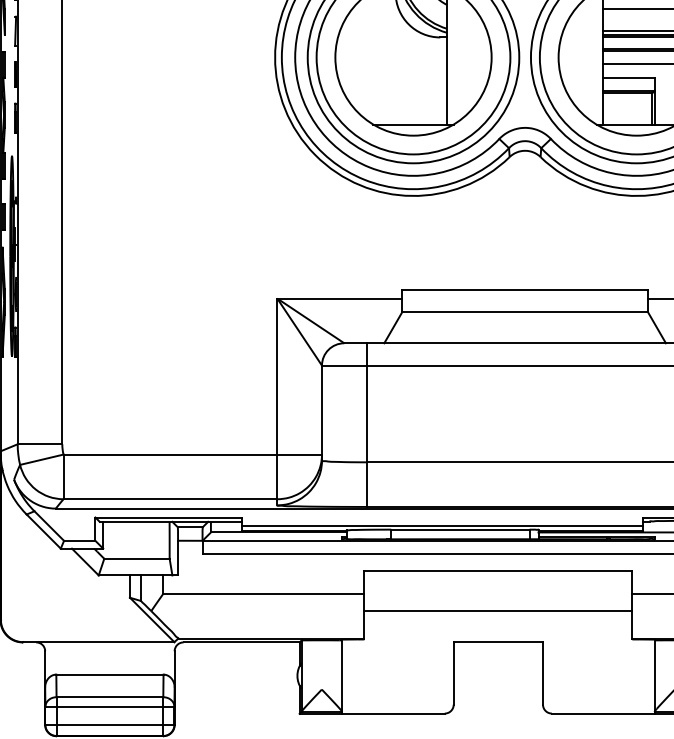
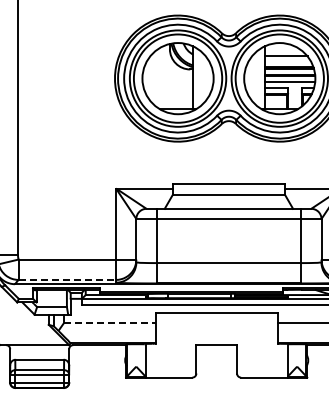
line: (170, 498) -> (67, 279), solid -> dashed
line: (263, 594) -> (109, 323), solid -> dashed
line: (497, 610) -> (216, 330), removed

